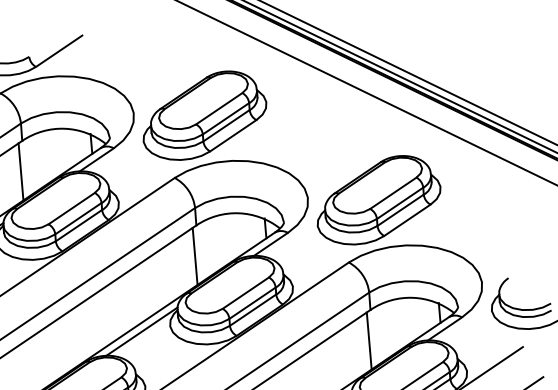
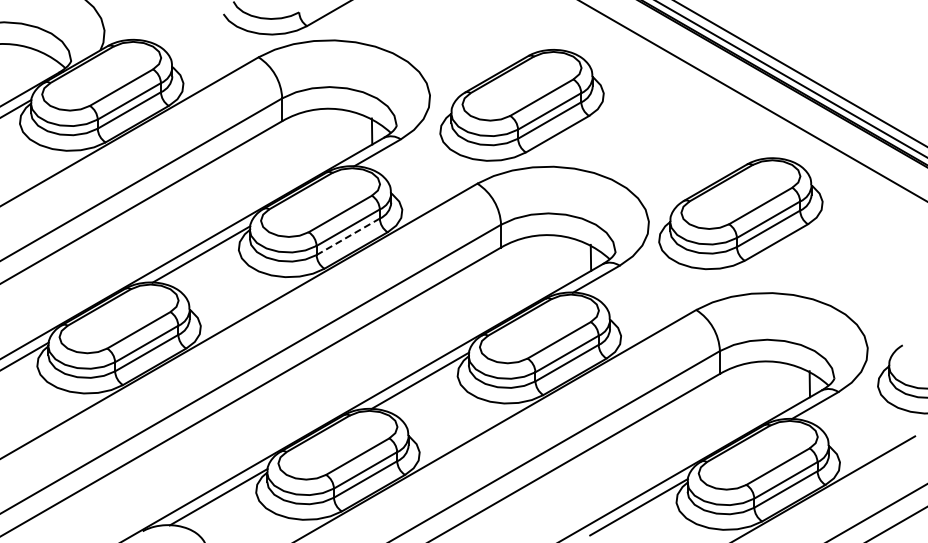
line: (20, 171) -> (277, 161), removed
part: (378, 200) -> (740, 213), moved
line: (79, 225) -> (348, 236), solid -> dashed
line: (195, 256) -> (496, 287), removed
line: (368, 340) -> (714, 413), removed

